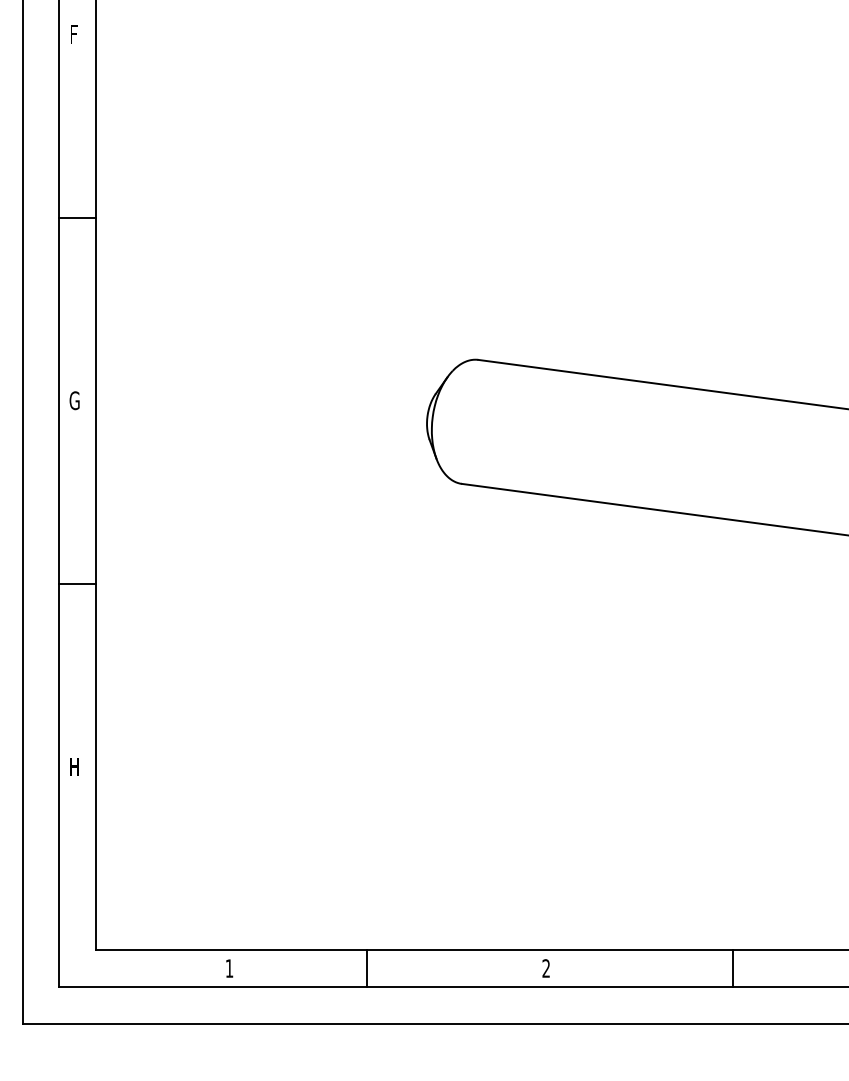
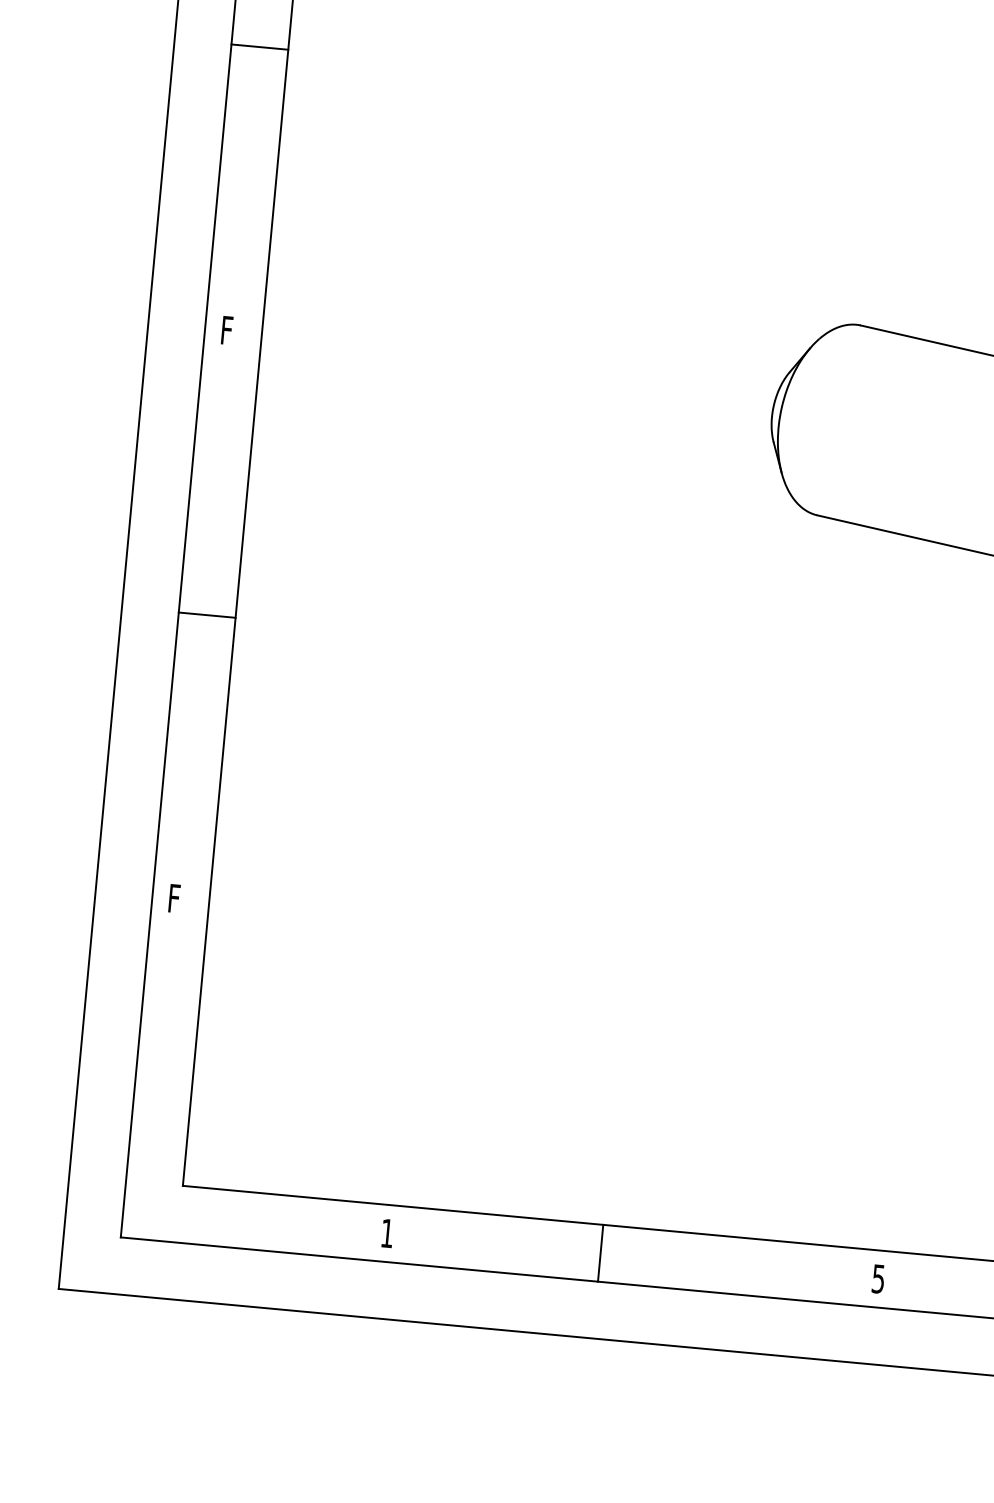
text: (74, 400) -> (228, 330), G -> F
text: (75, 766) -> (177, 897), H -> F
text: (545, 968) -> (877, 1278), 2 -> 5

